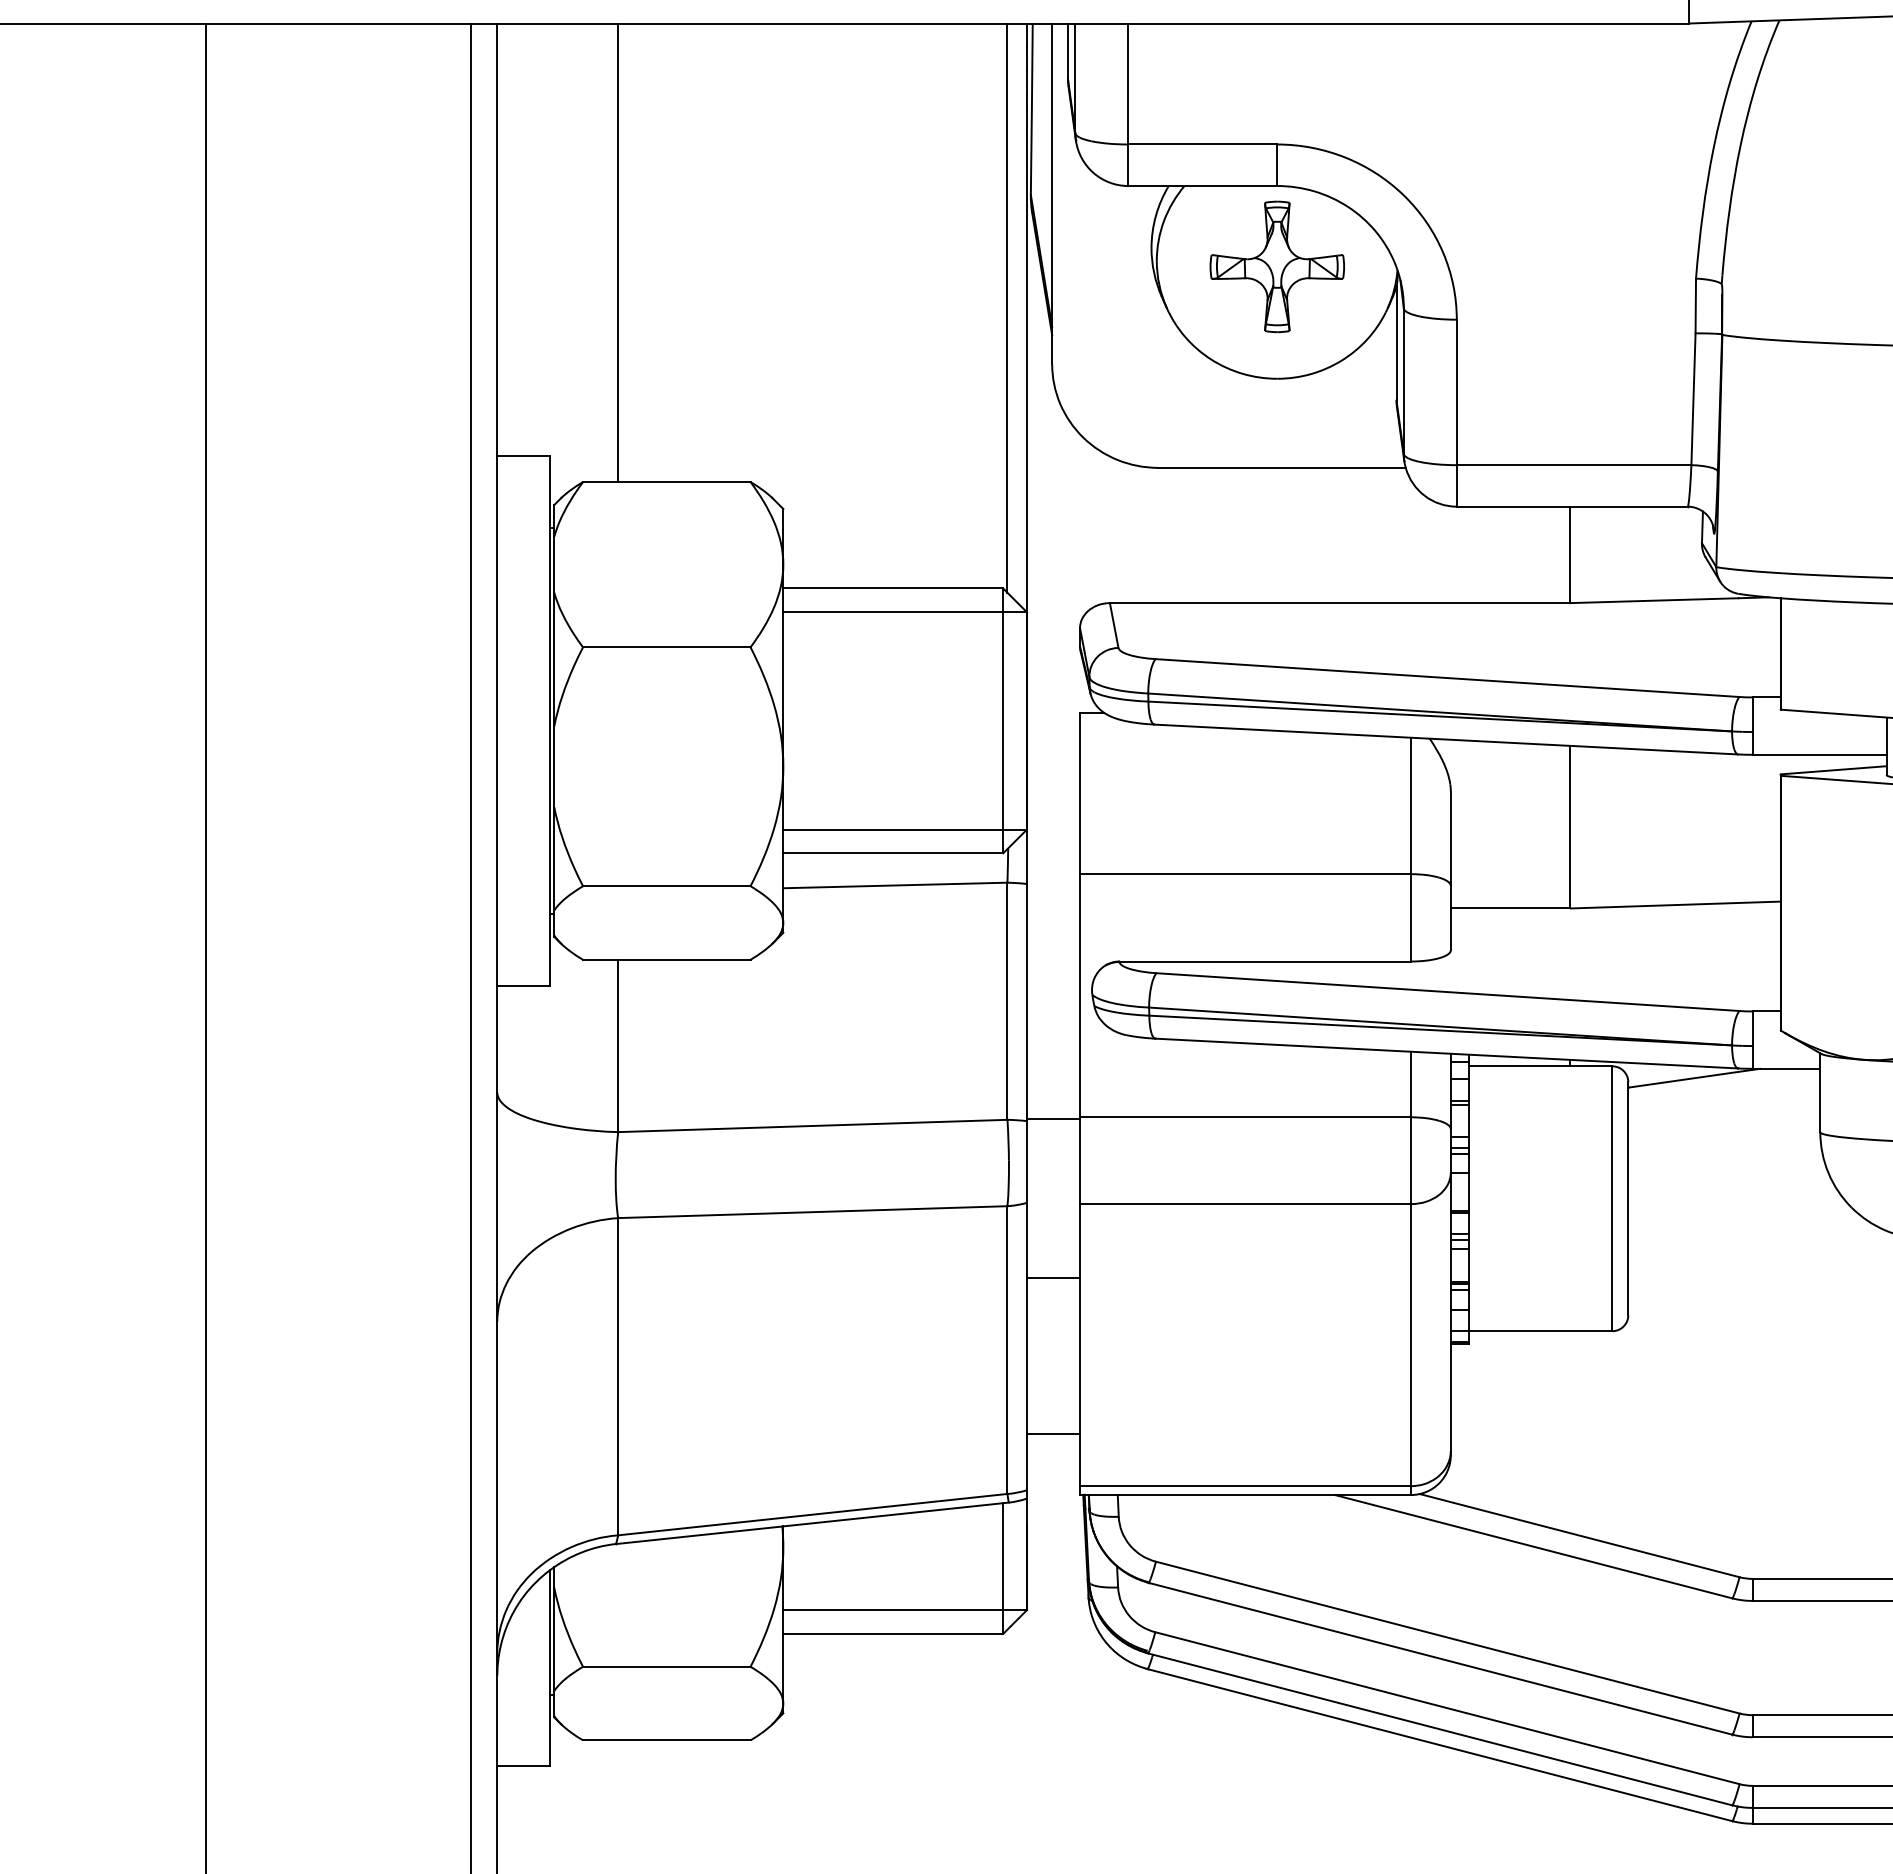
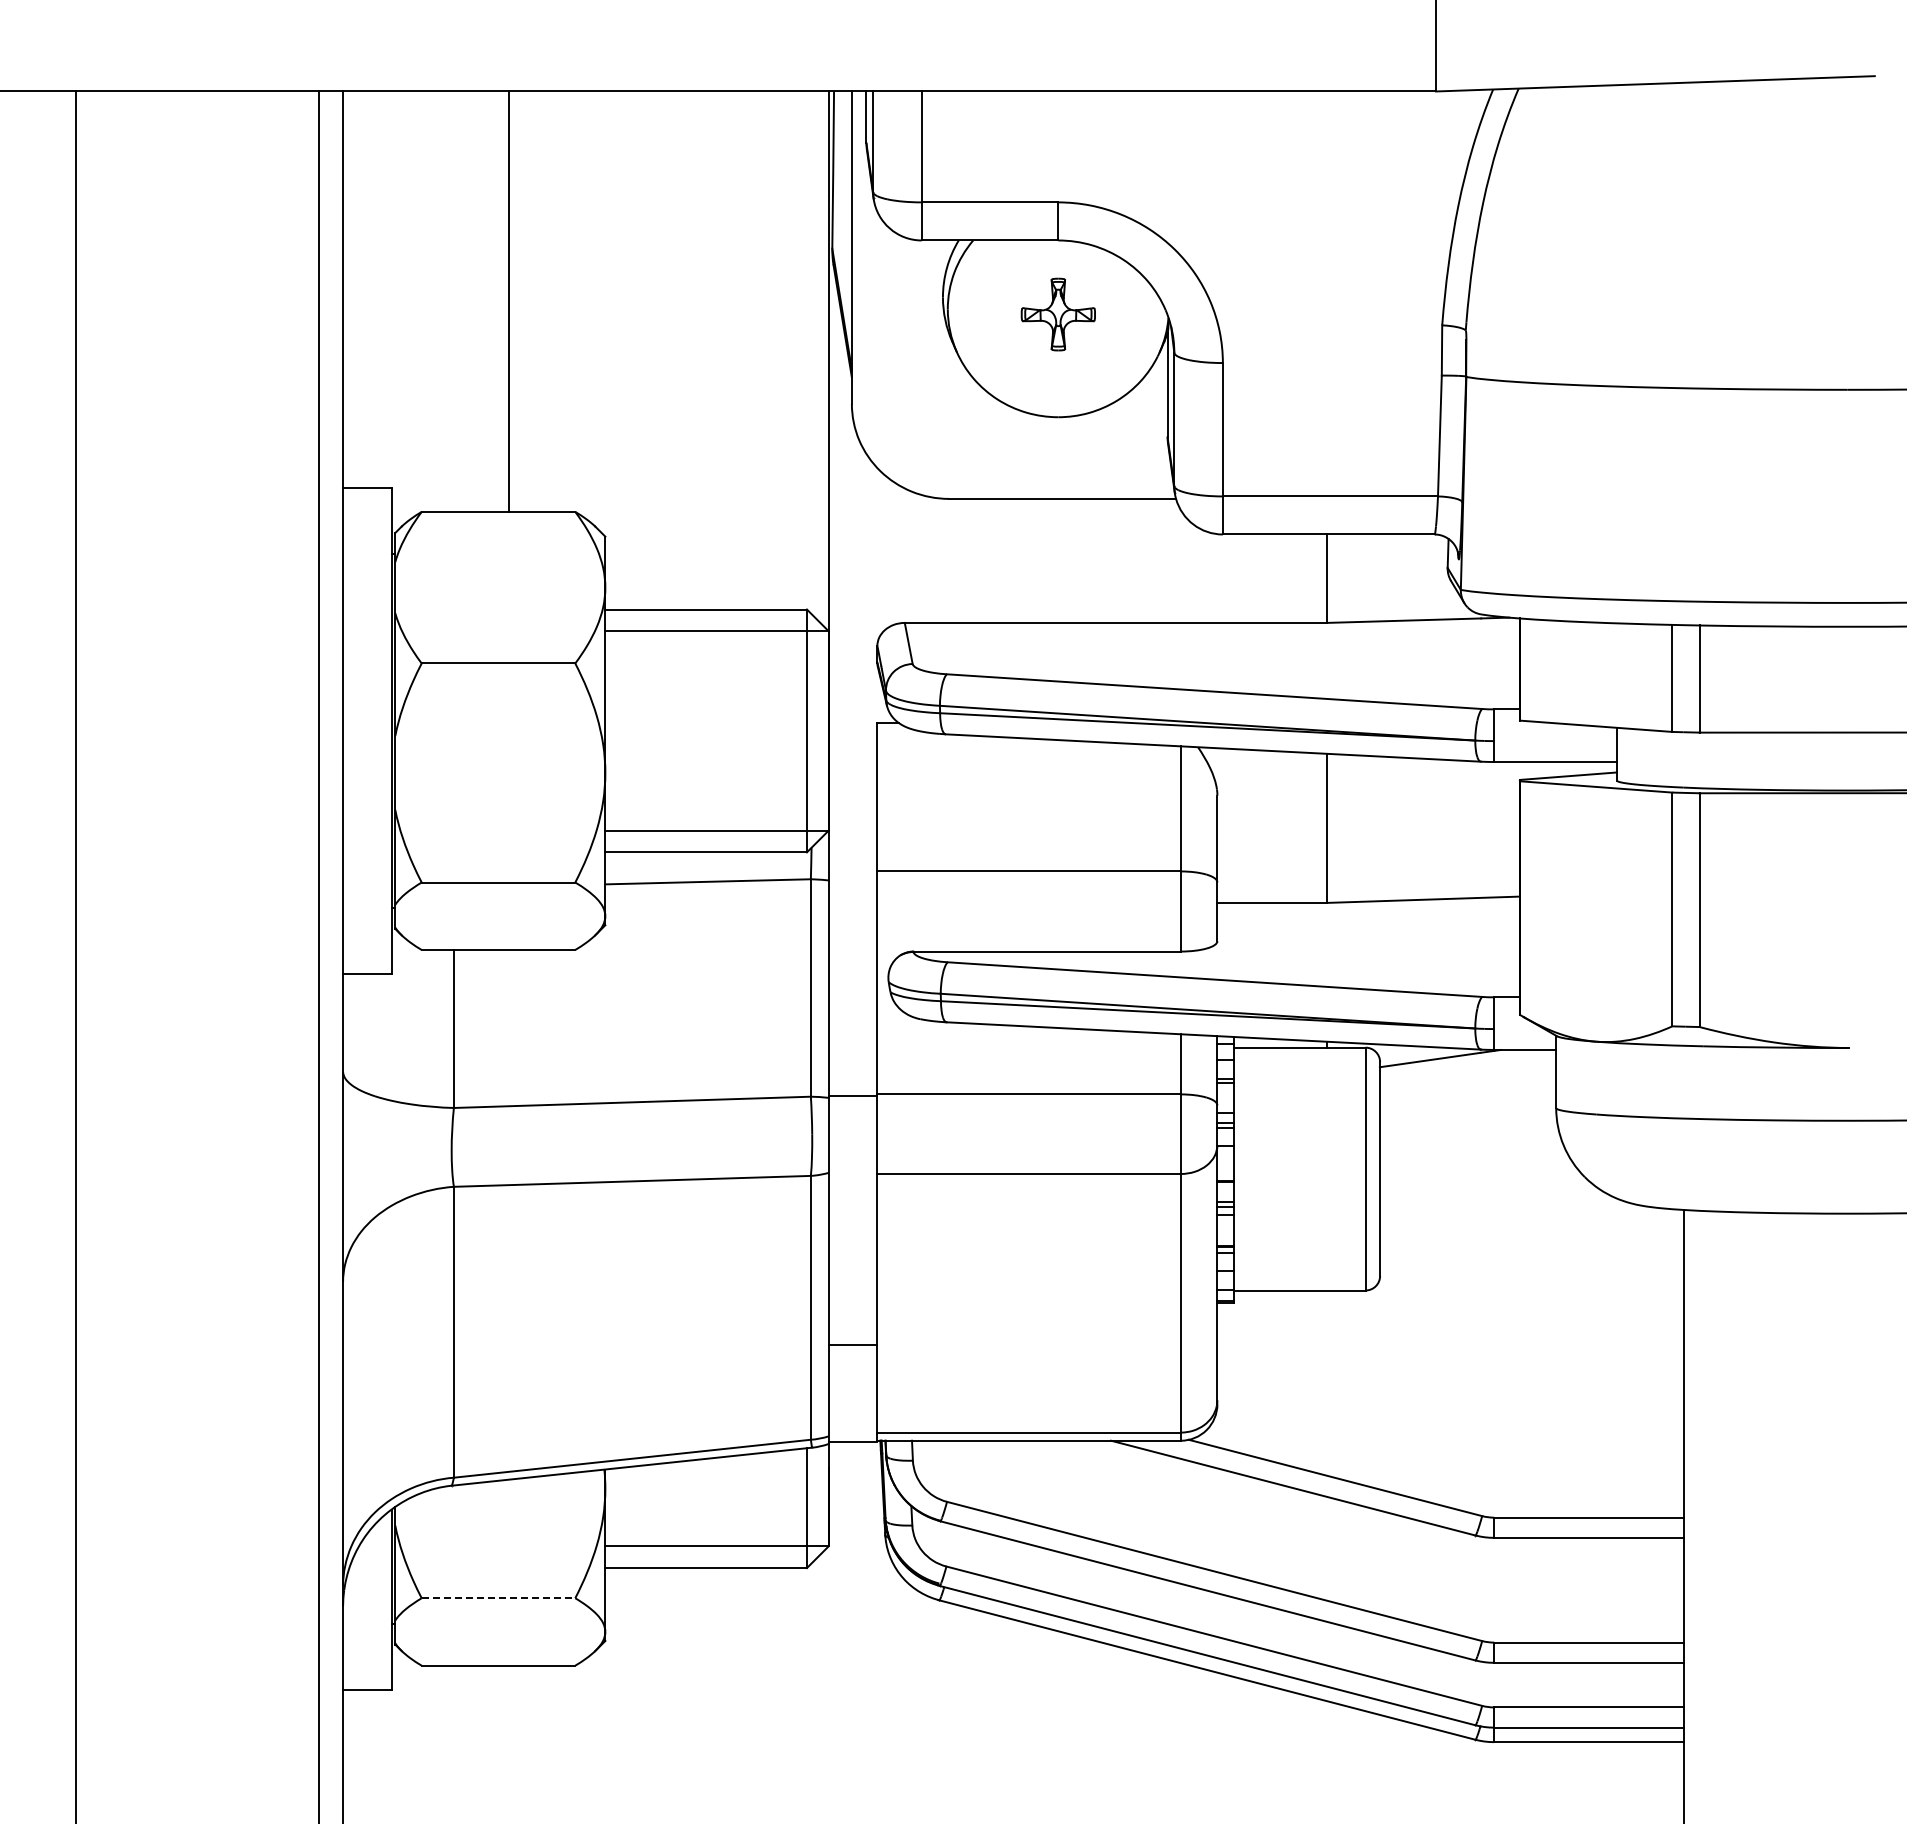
line: (617, 252) -> (508, 301), moved
part: (1277, 266) -> (1058, 314), size x0.6
line: (1007, 308) -> (810, 352), removed
line: (1052, 1277) -> (852, 1344), moved
line: (1052, 1433) -> (852, 1441), moved
line: (666, 1667) -> (498, 1598), solid -> dashed

